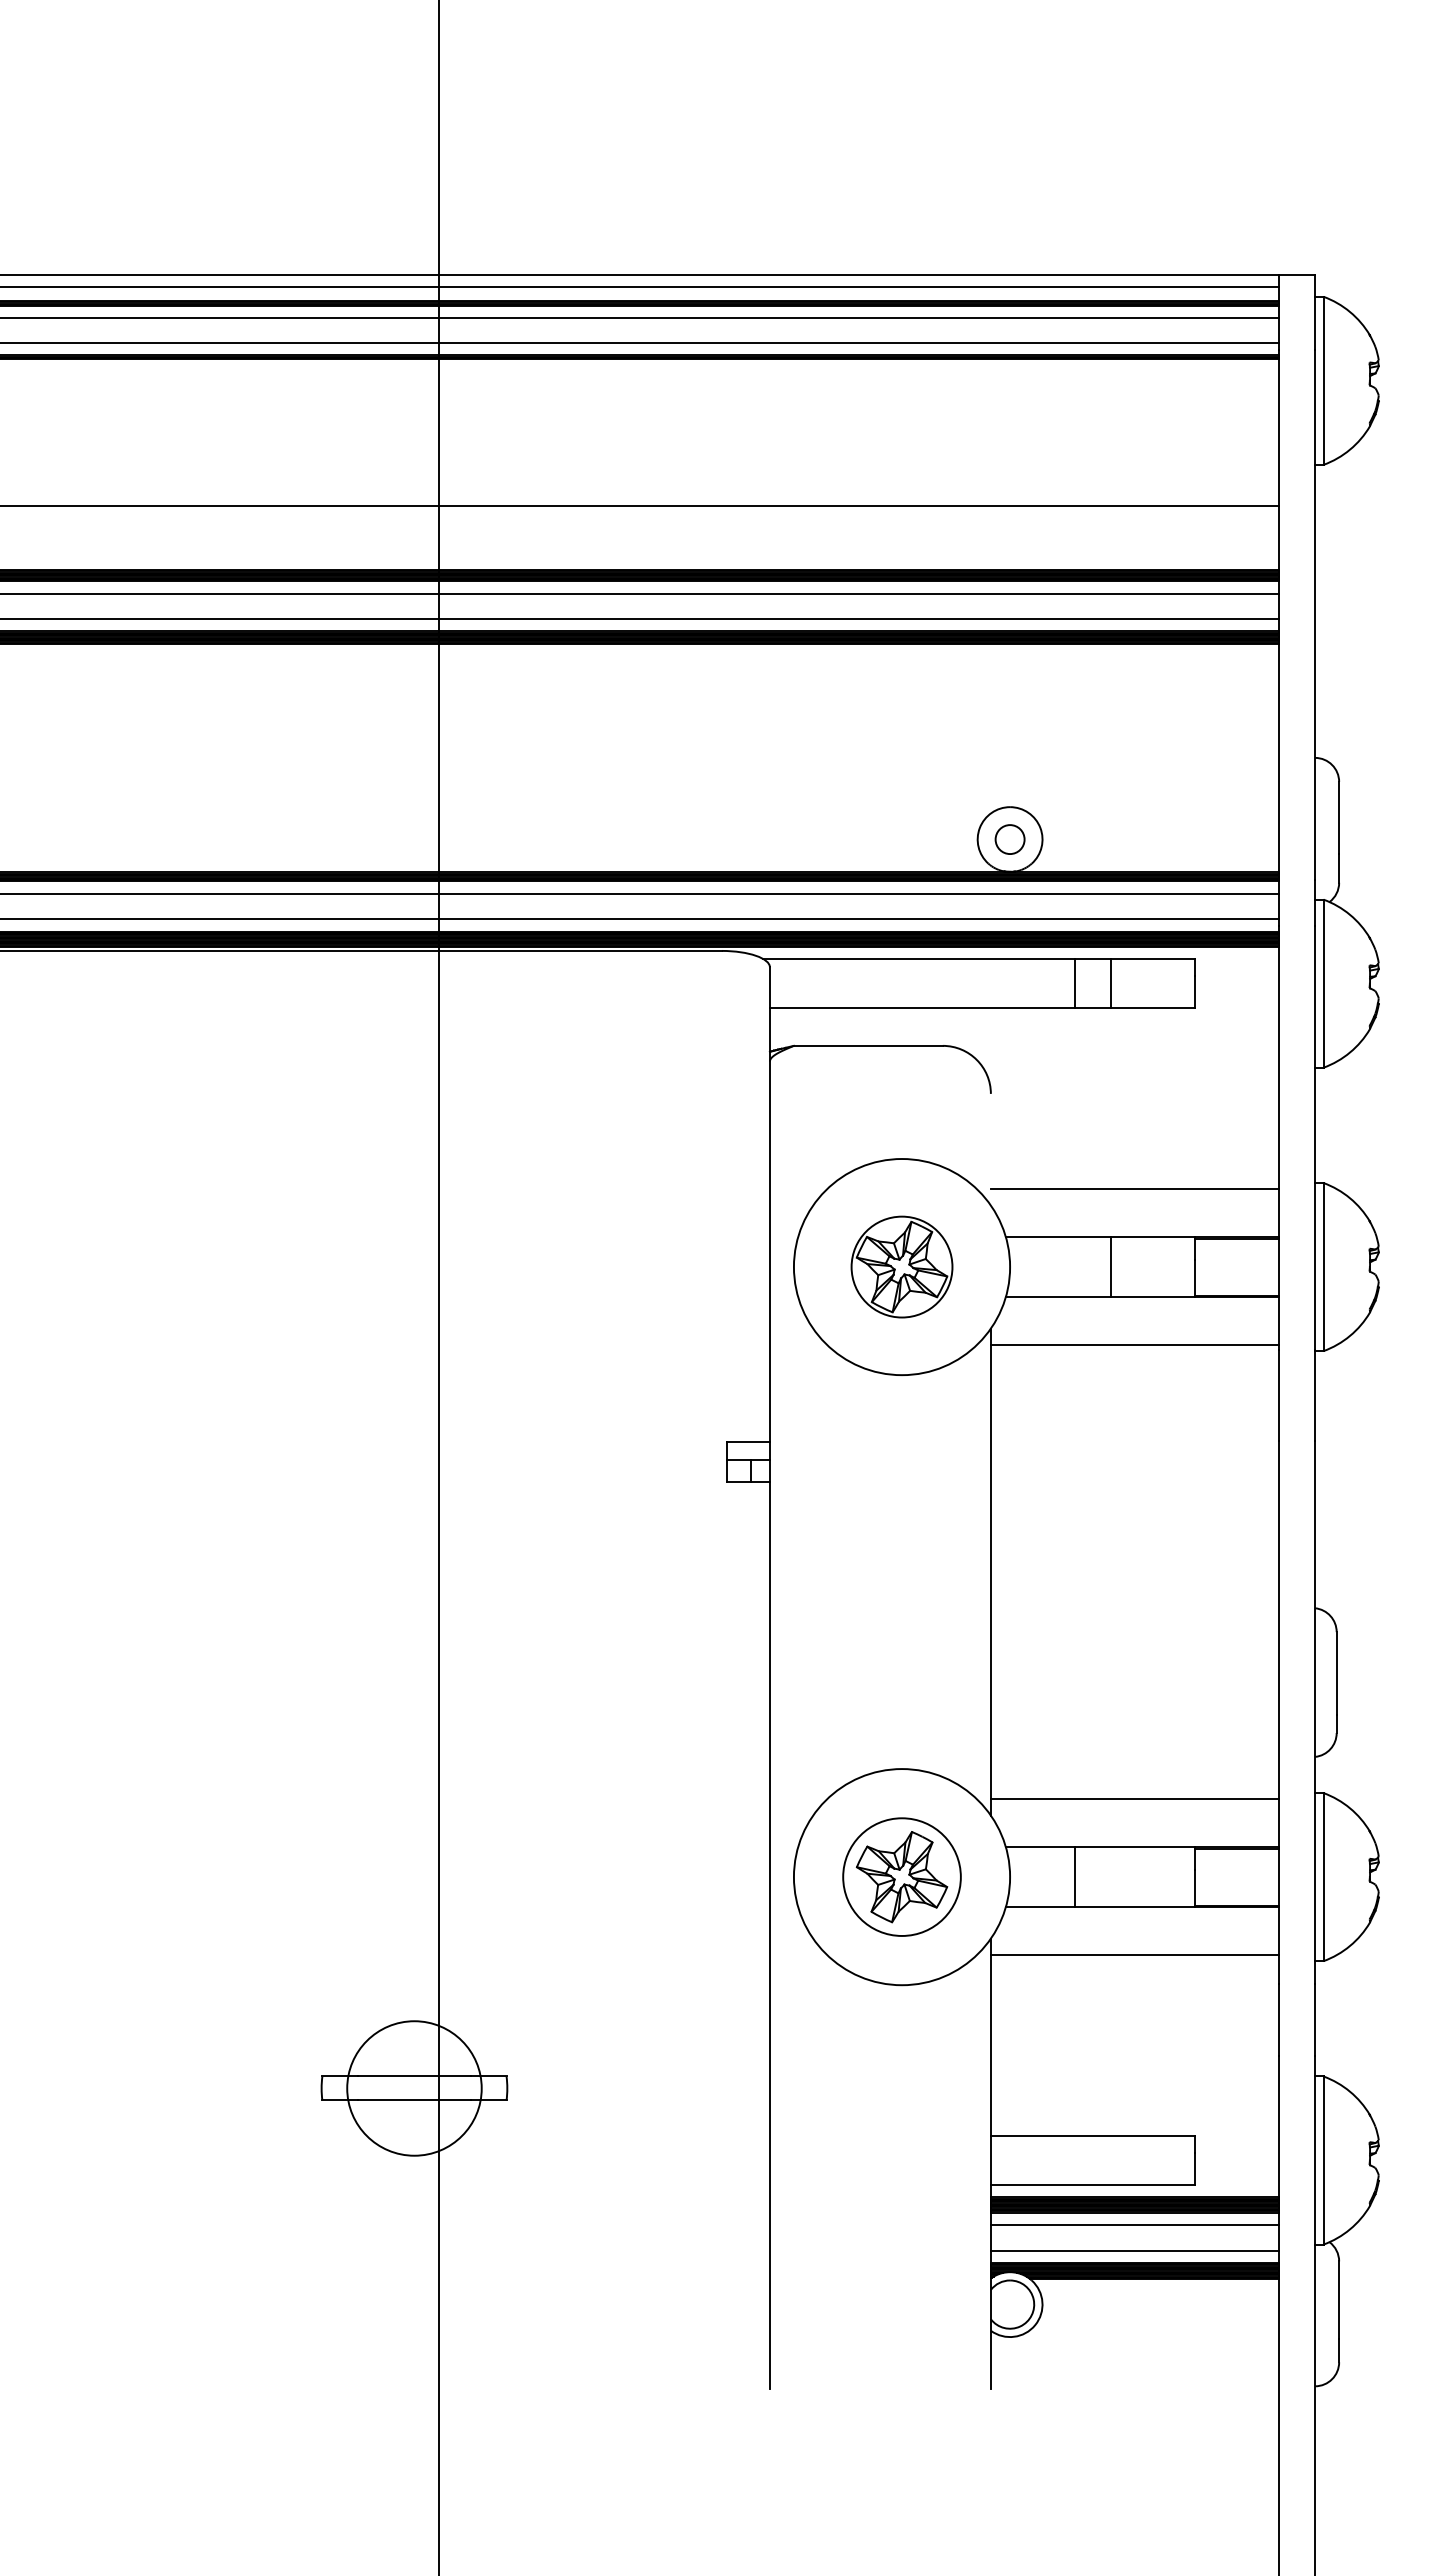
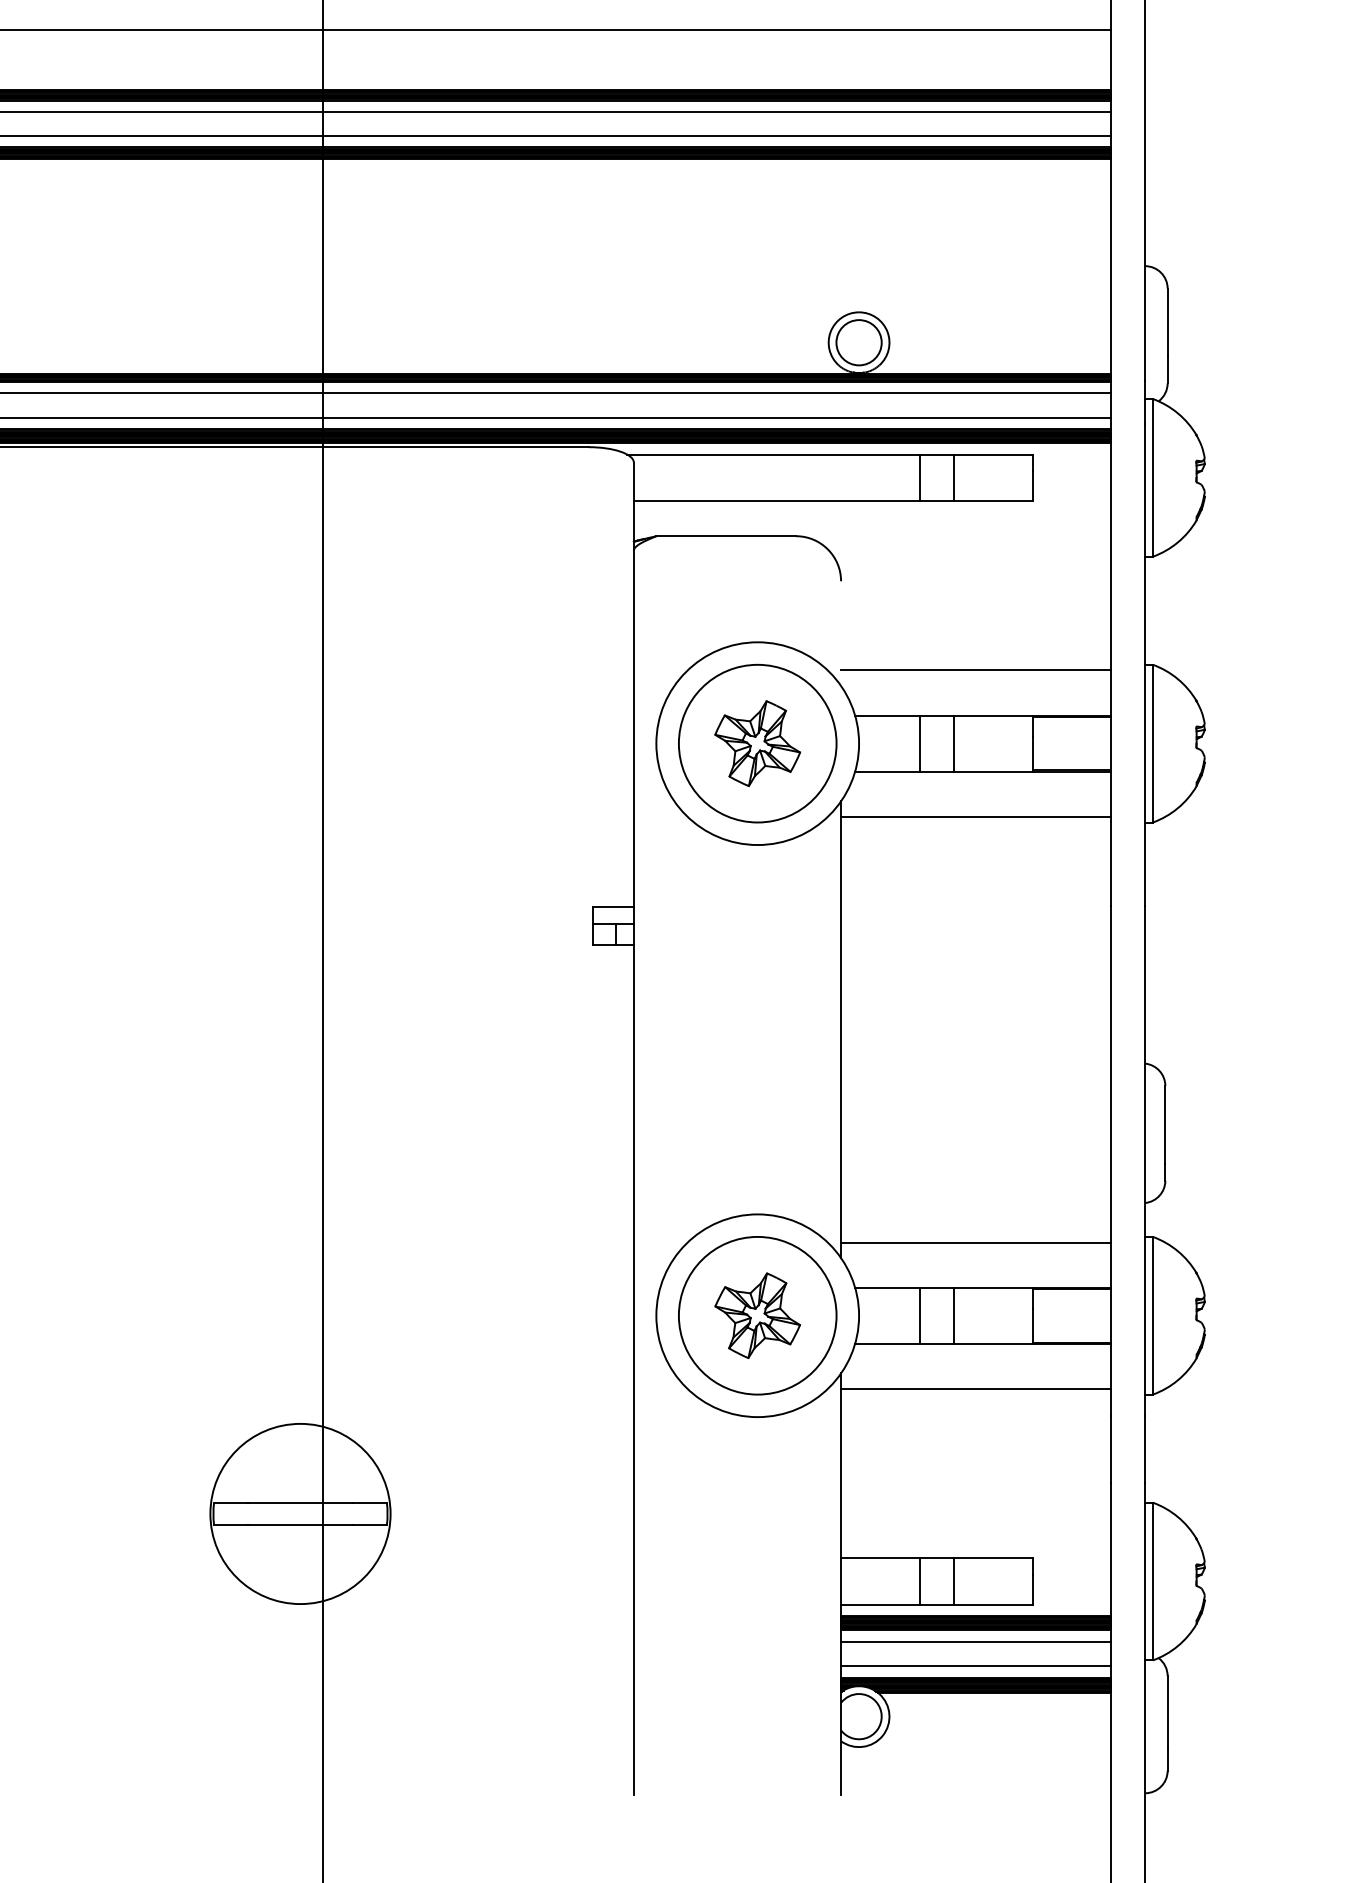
circle: (1009, 839) -> (858, 342), size x1.67
line: (1074, 1266) -> (919, 743), added
circle: (901, 1267) -> (757, 744), size x1.67
line: (1110, 1876) -> (953, 1315), added
circle: (901, 1877) -> (757, 1316), size x1.43
circle: (414, 2088) -> (300, 1513), size x1.43
line: (1074, 2160) -> (919, 1581), added
line: (1110, 2160) -> (953, 1581), added

